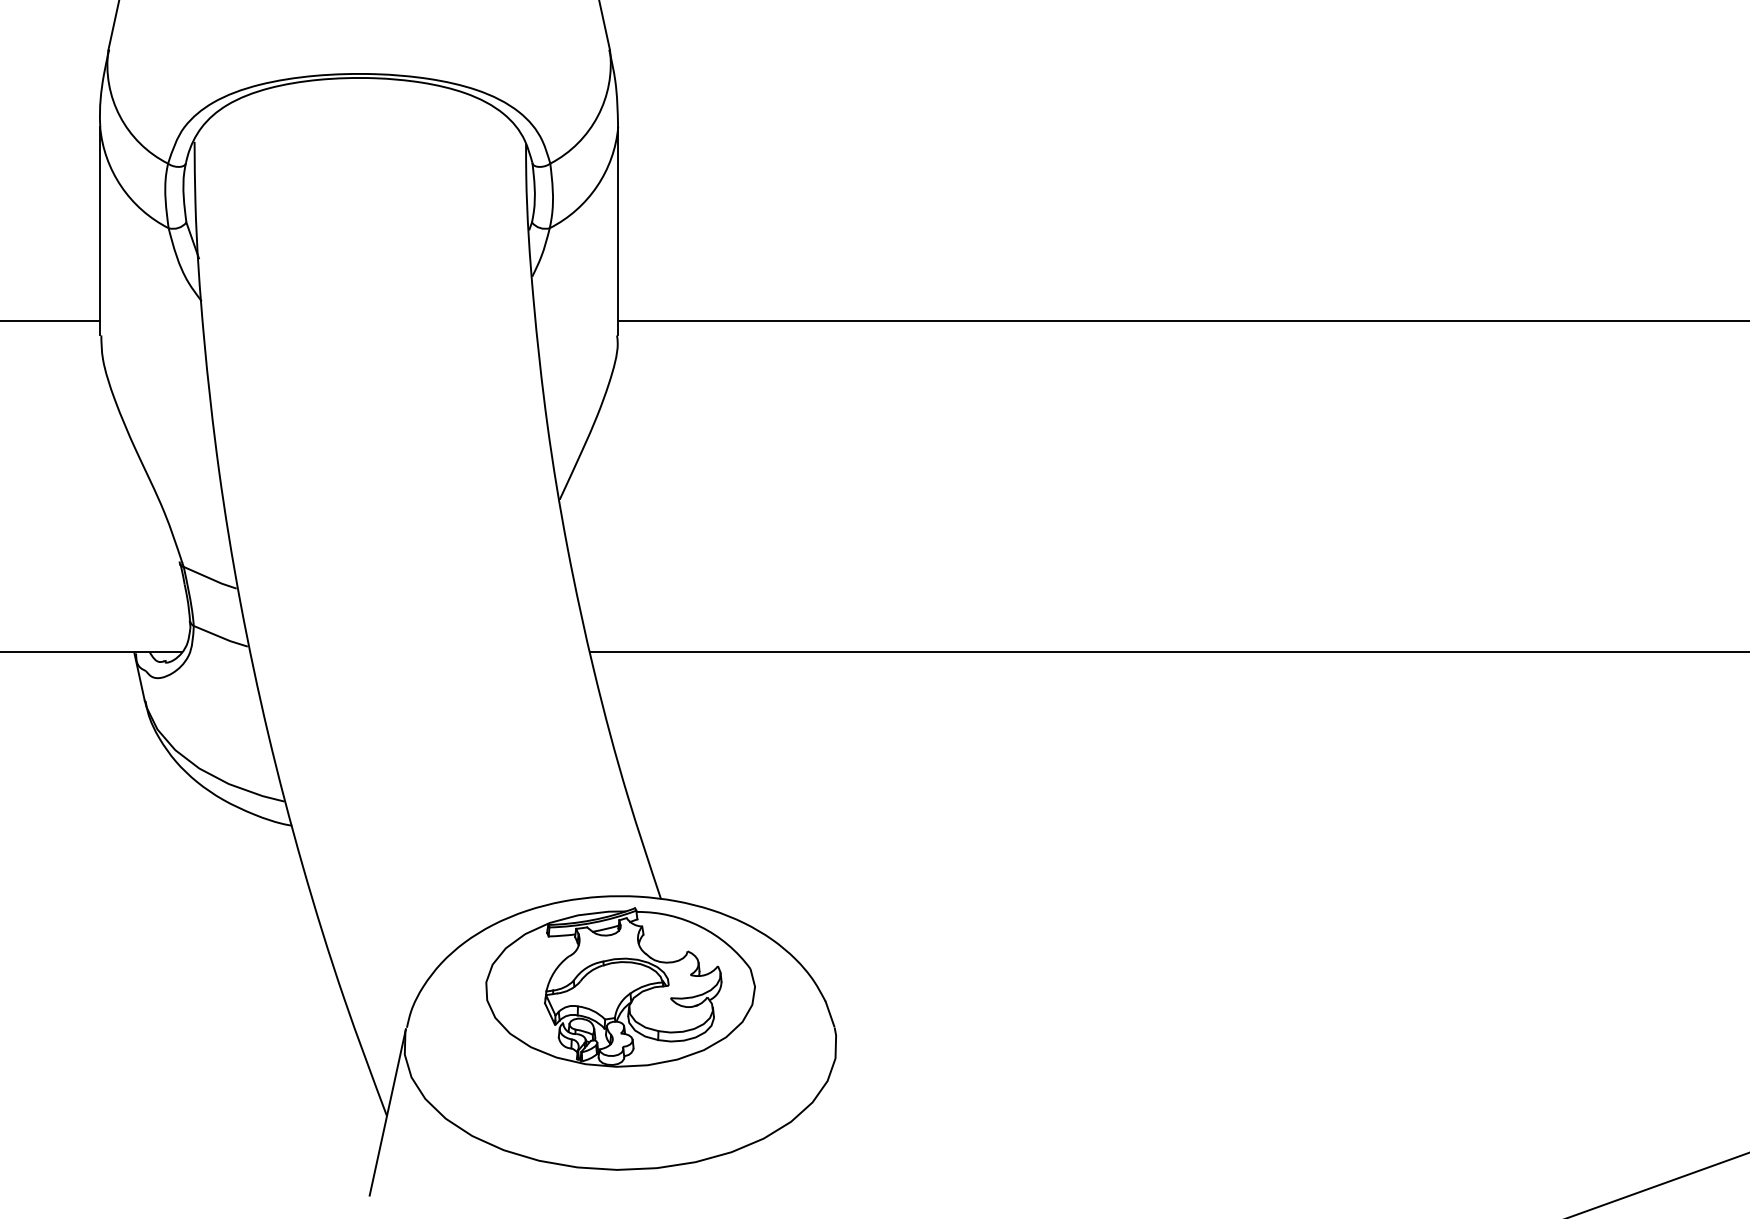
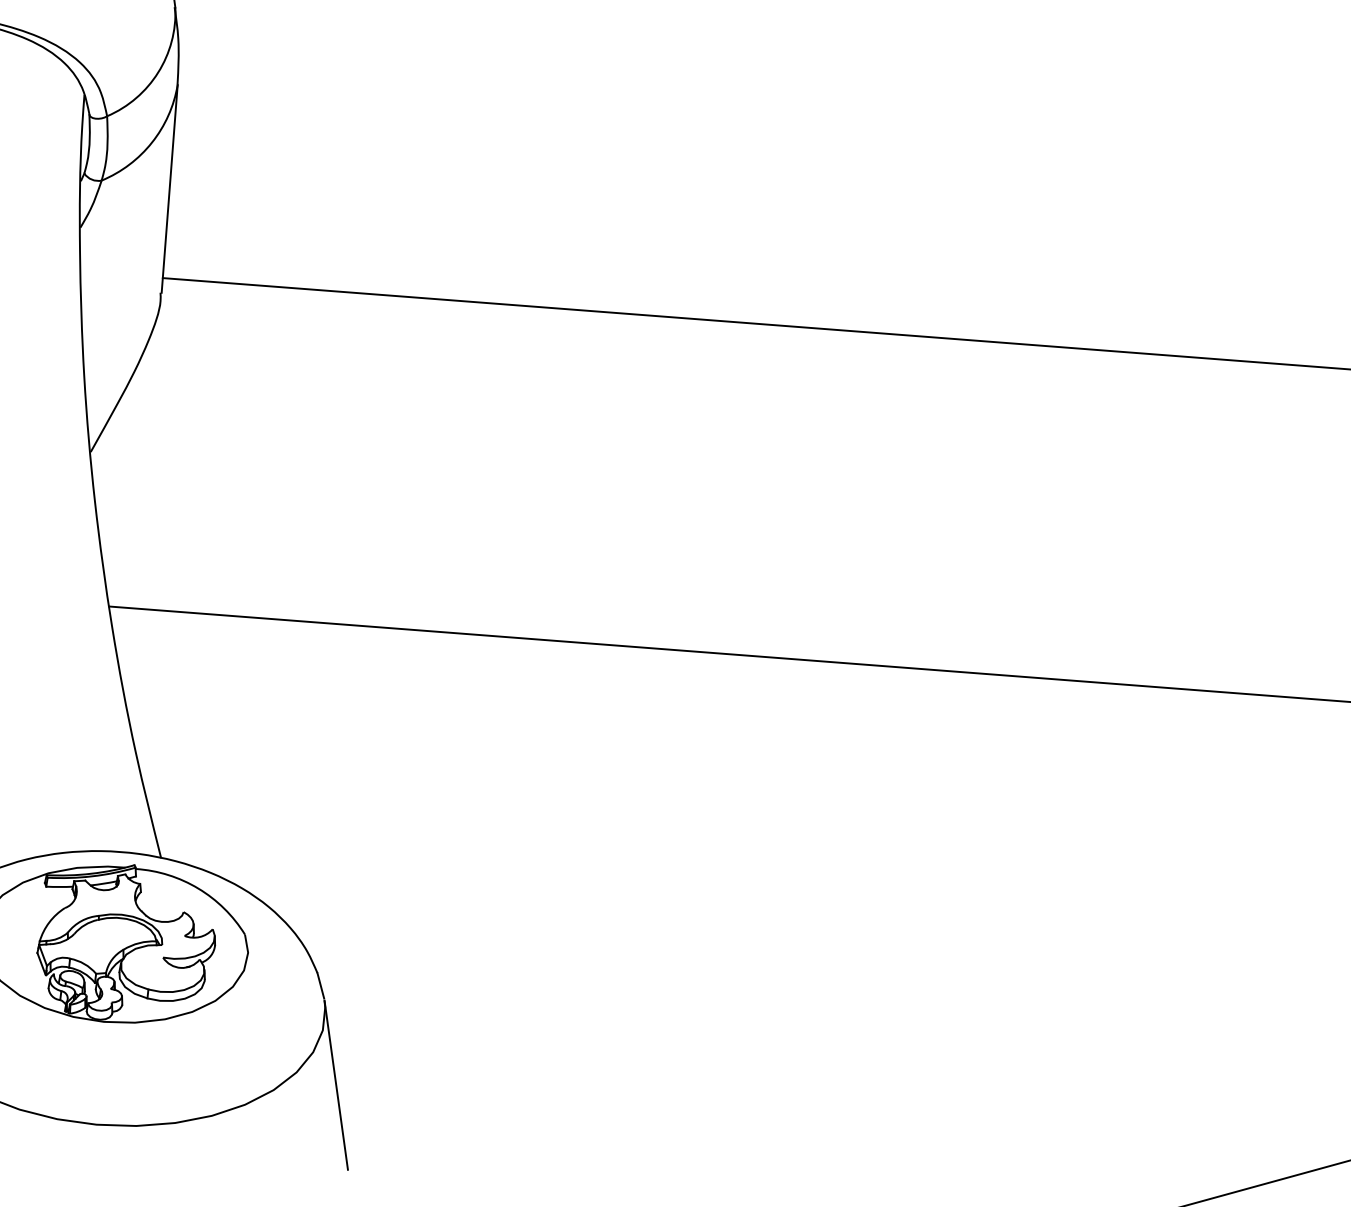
line: (853, 1112) -> (336, 1085), added

